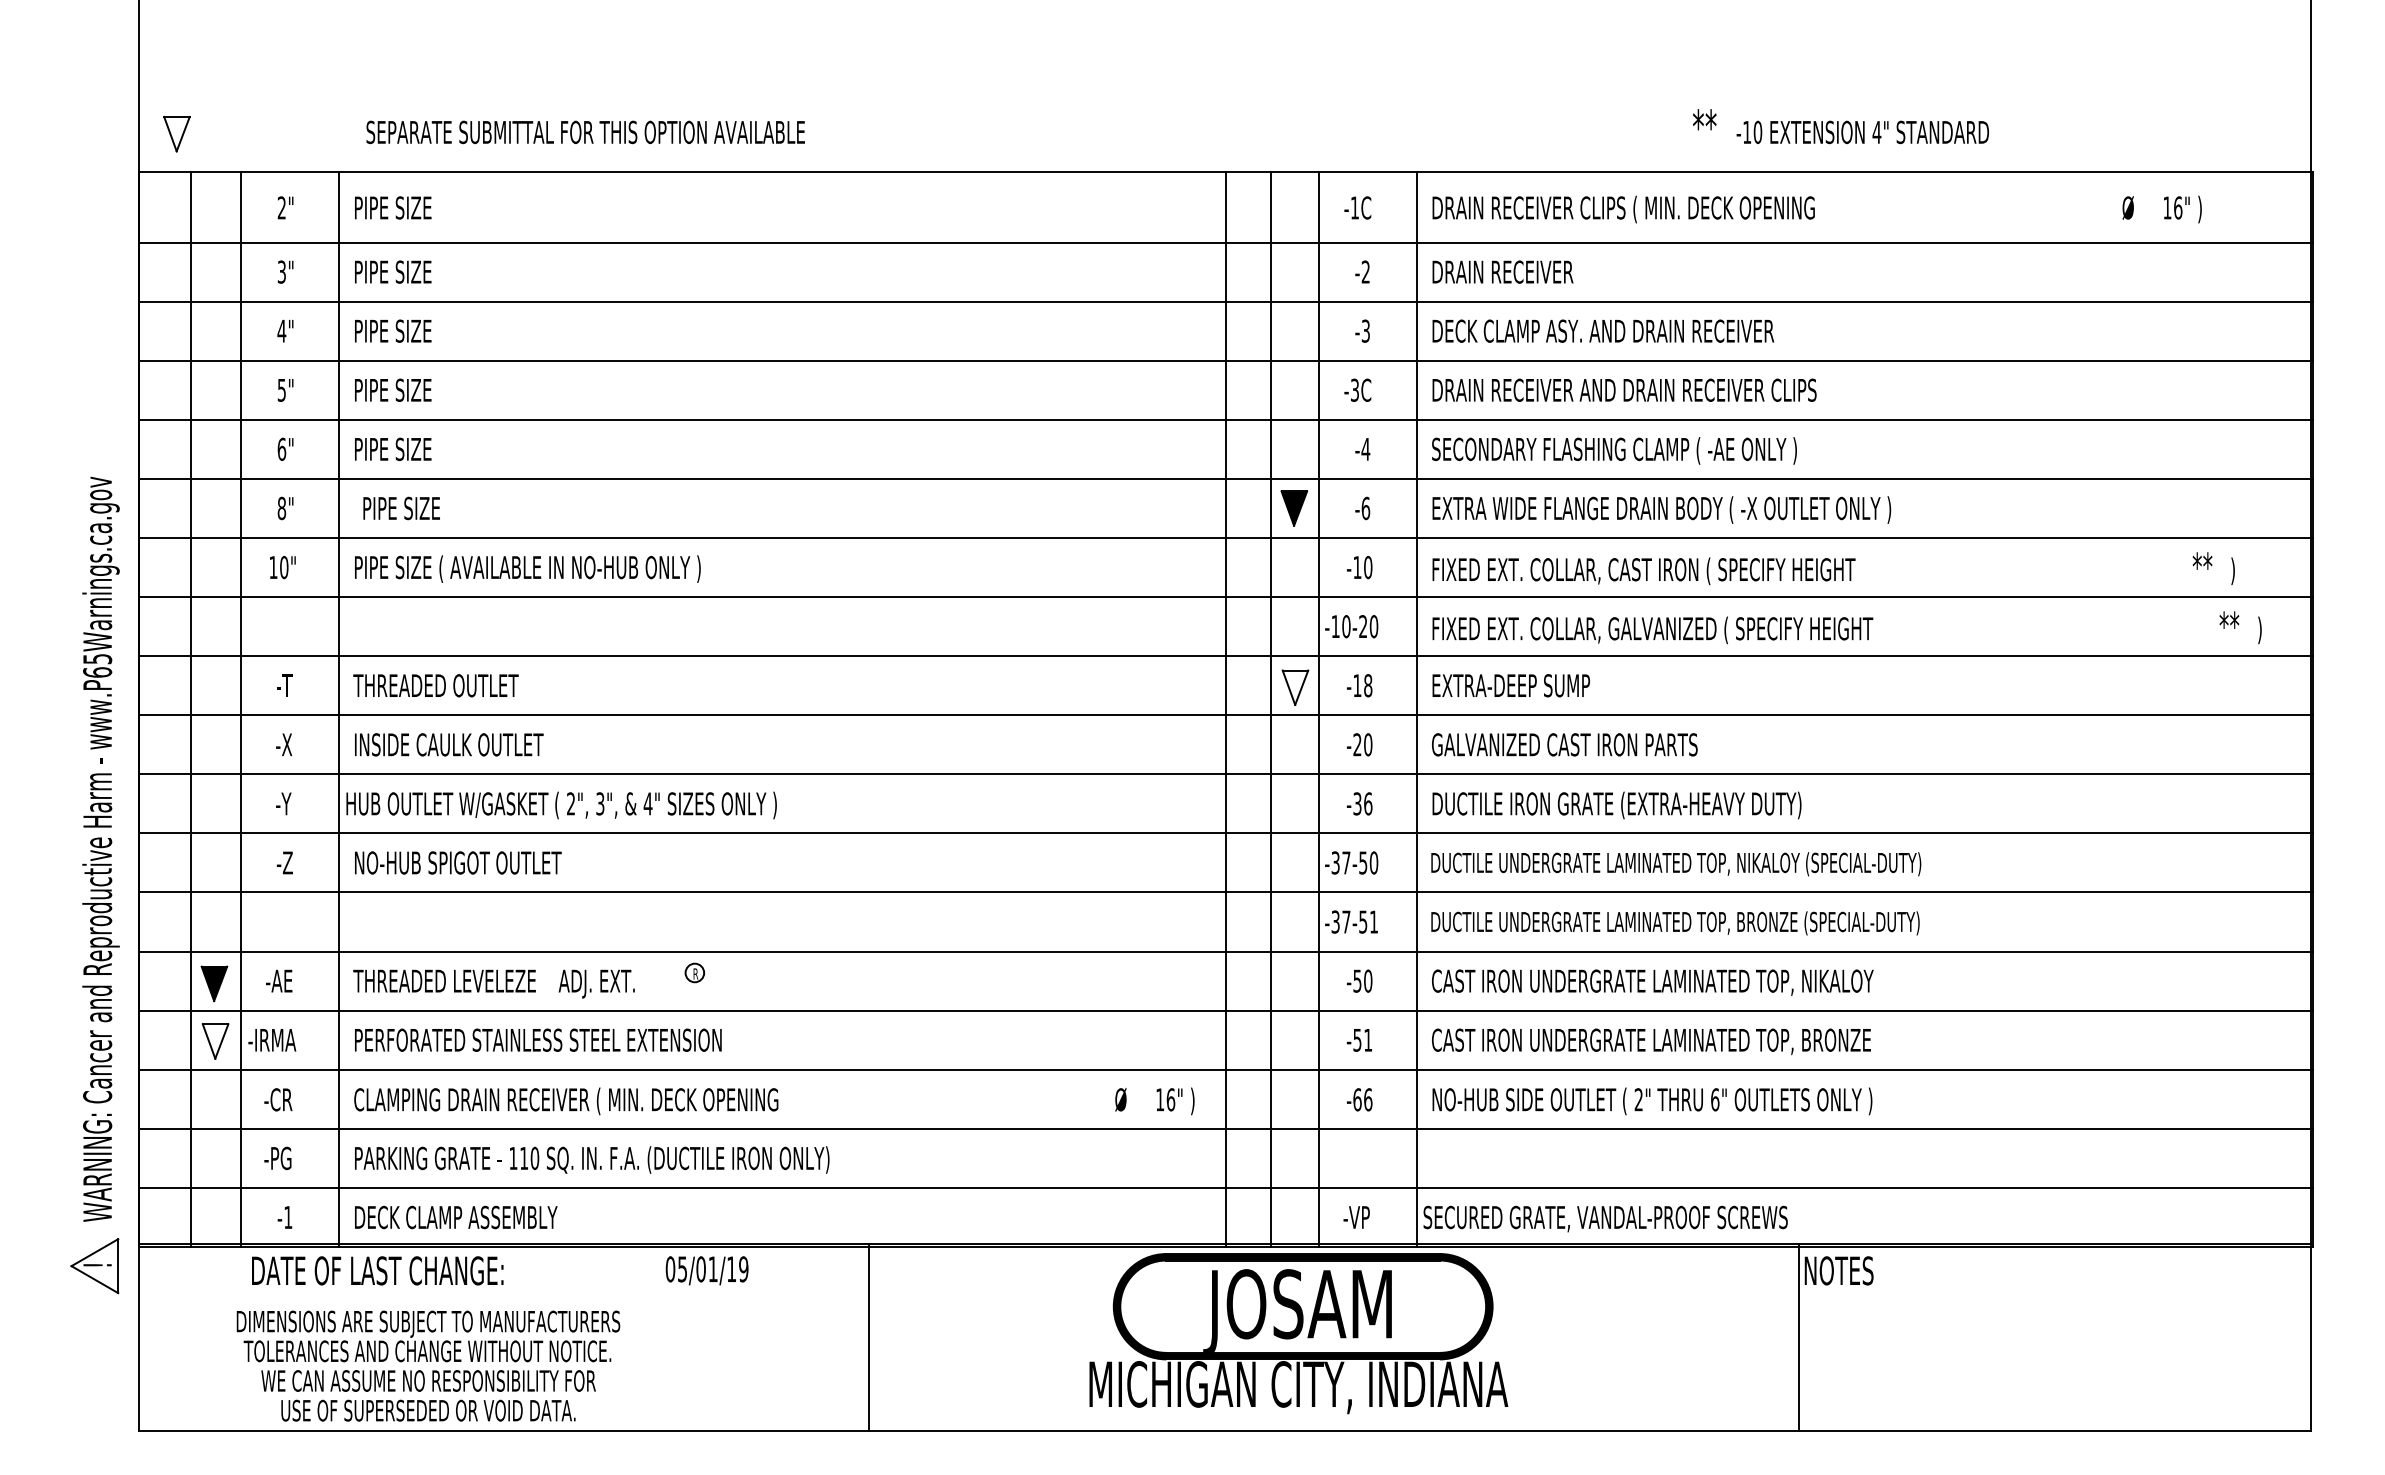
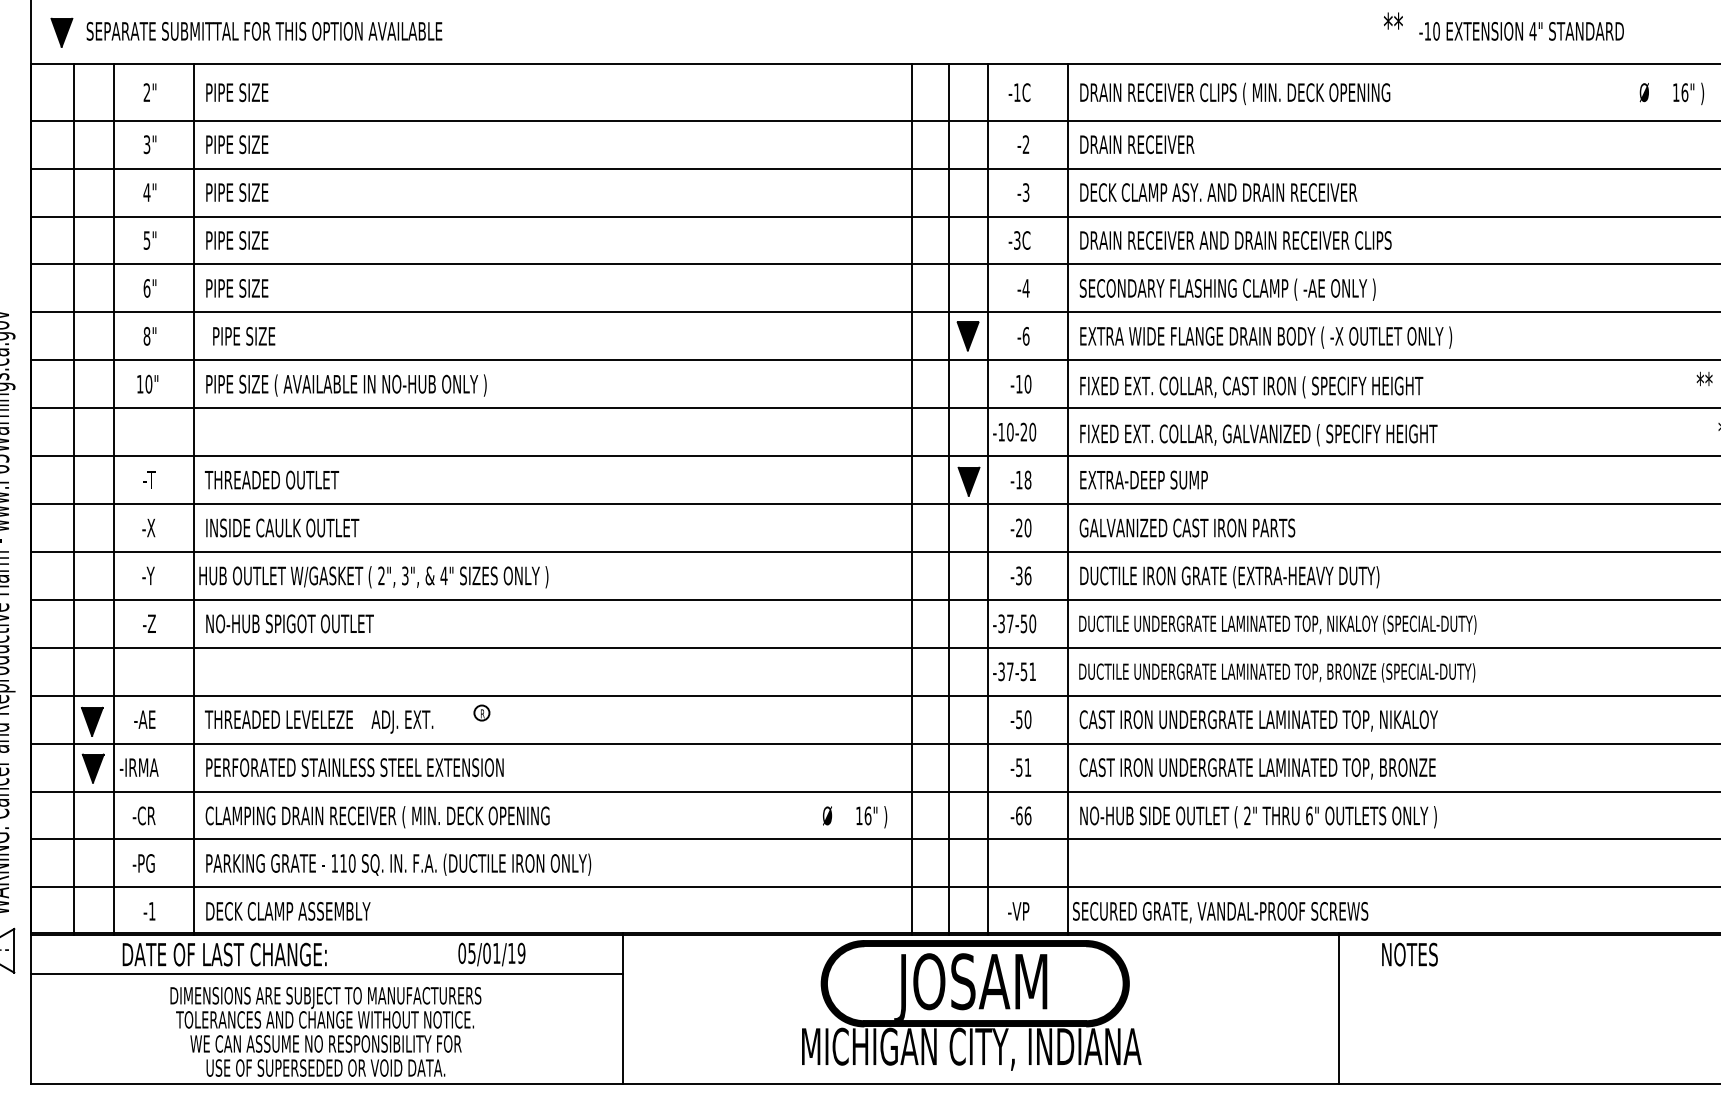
text: (1840, 126) -> (1503, 26), moved
text: (585, 132) -> (264, 31), moved
fill: (176, 133) -> (61, 32), added
fill: (1295, 687) -> (969, 481), added
fill: (215, 1041) -> (93, 768), added
line: (503, 1295) -> (326, 974), added
line: (1799, 1337) -> (1338, 1008), moved
text: (428, 1365) -> (325, 1031), moved

